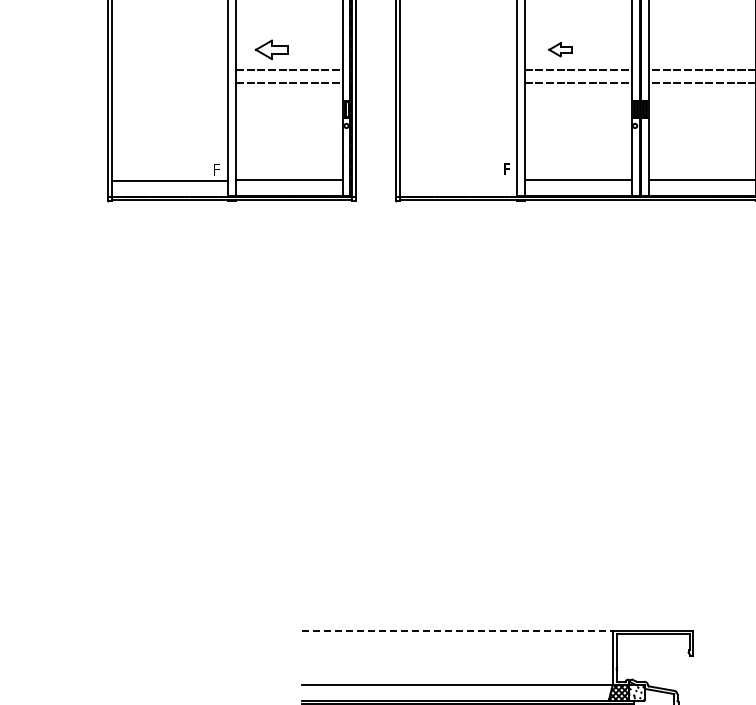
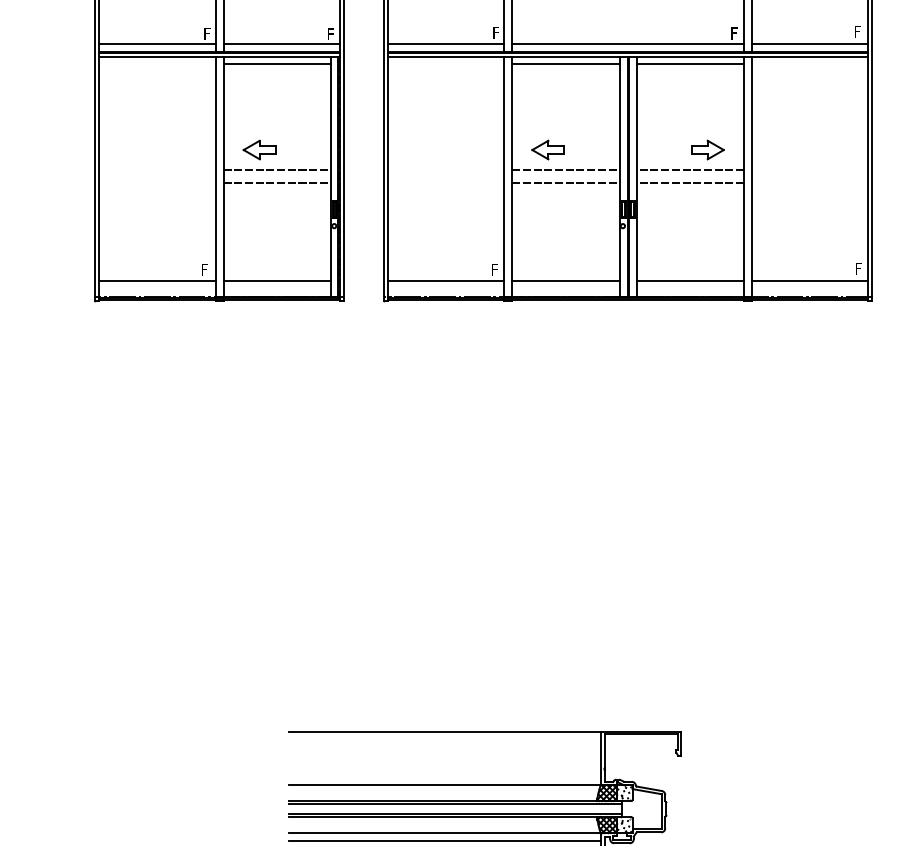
part: (559, 49) -> (547, 149), size x1.43
part: (719, 49) -> (707, 149), added
line: (458, 181) -> (446, 281), added
line: (457, 631) -> (445, 731), dashed -> solid

